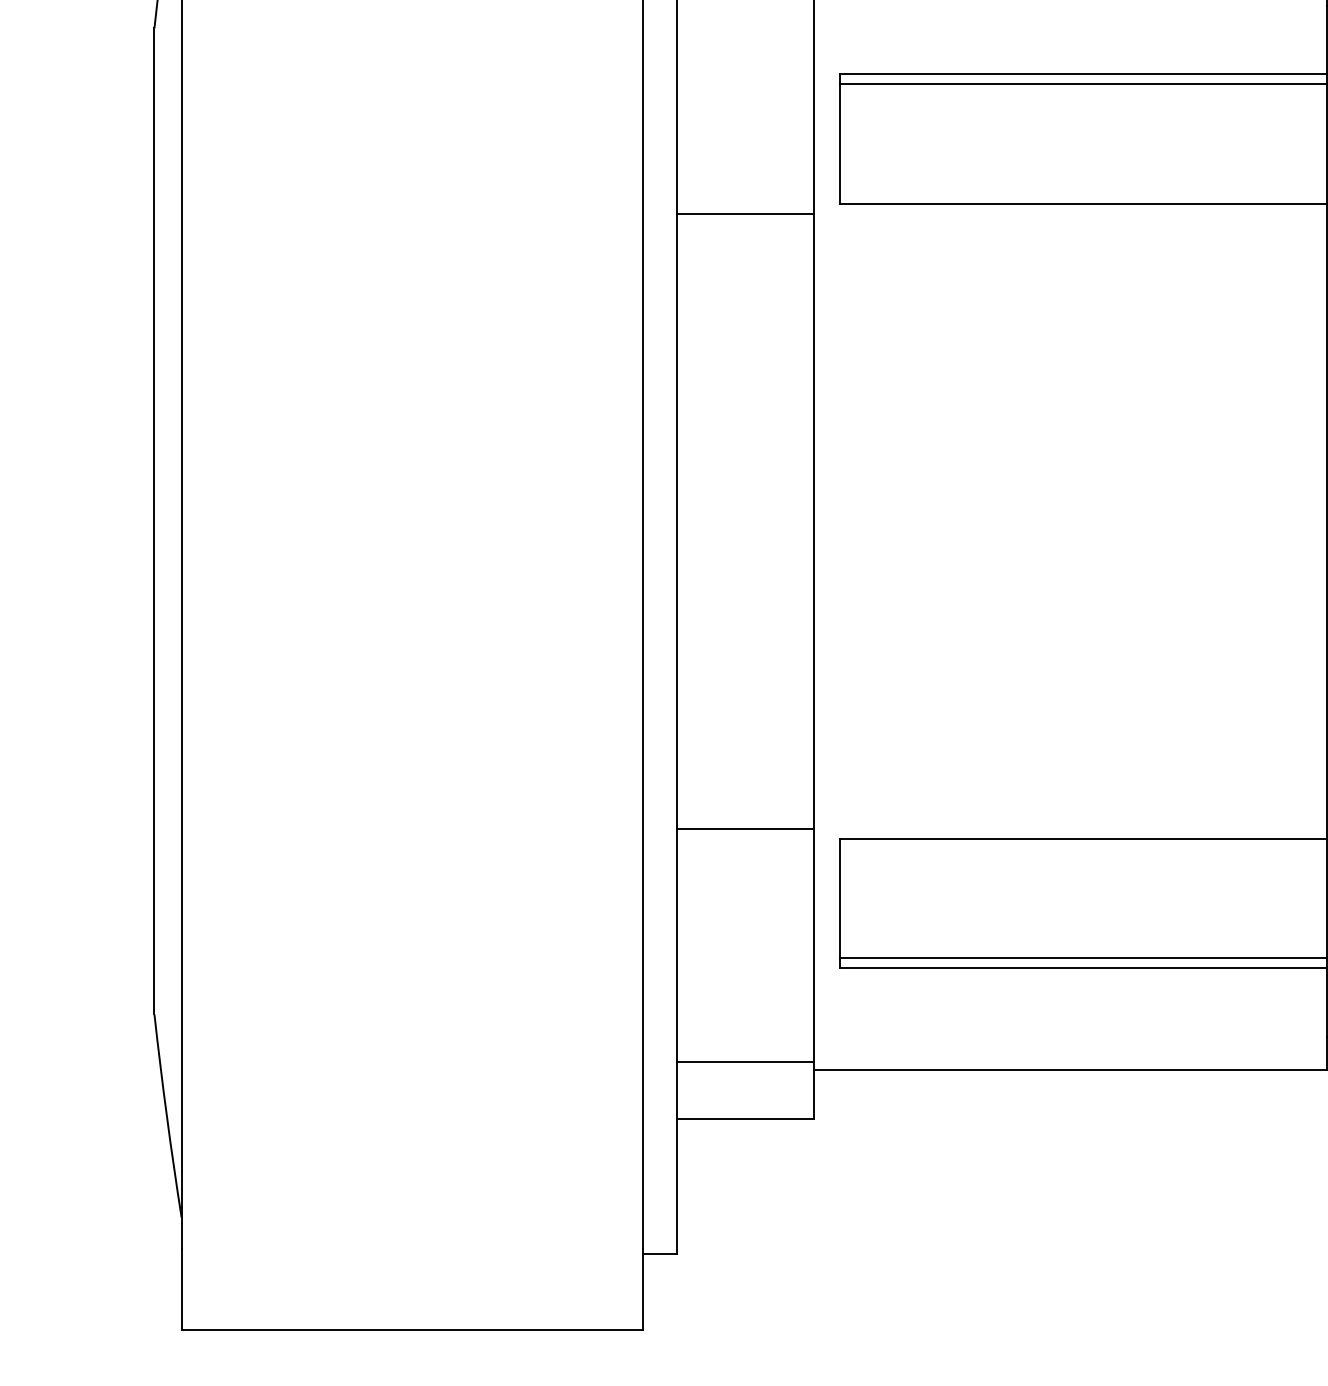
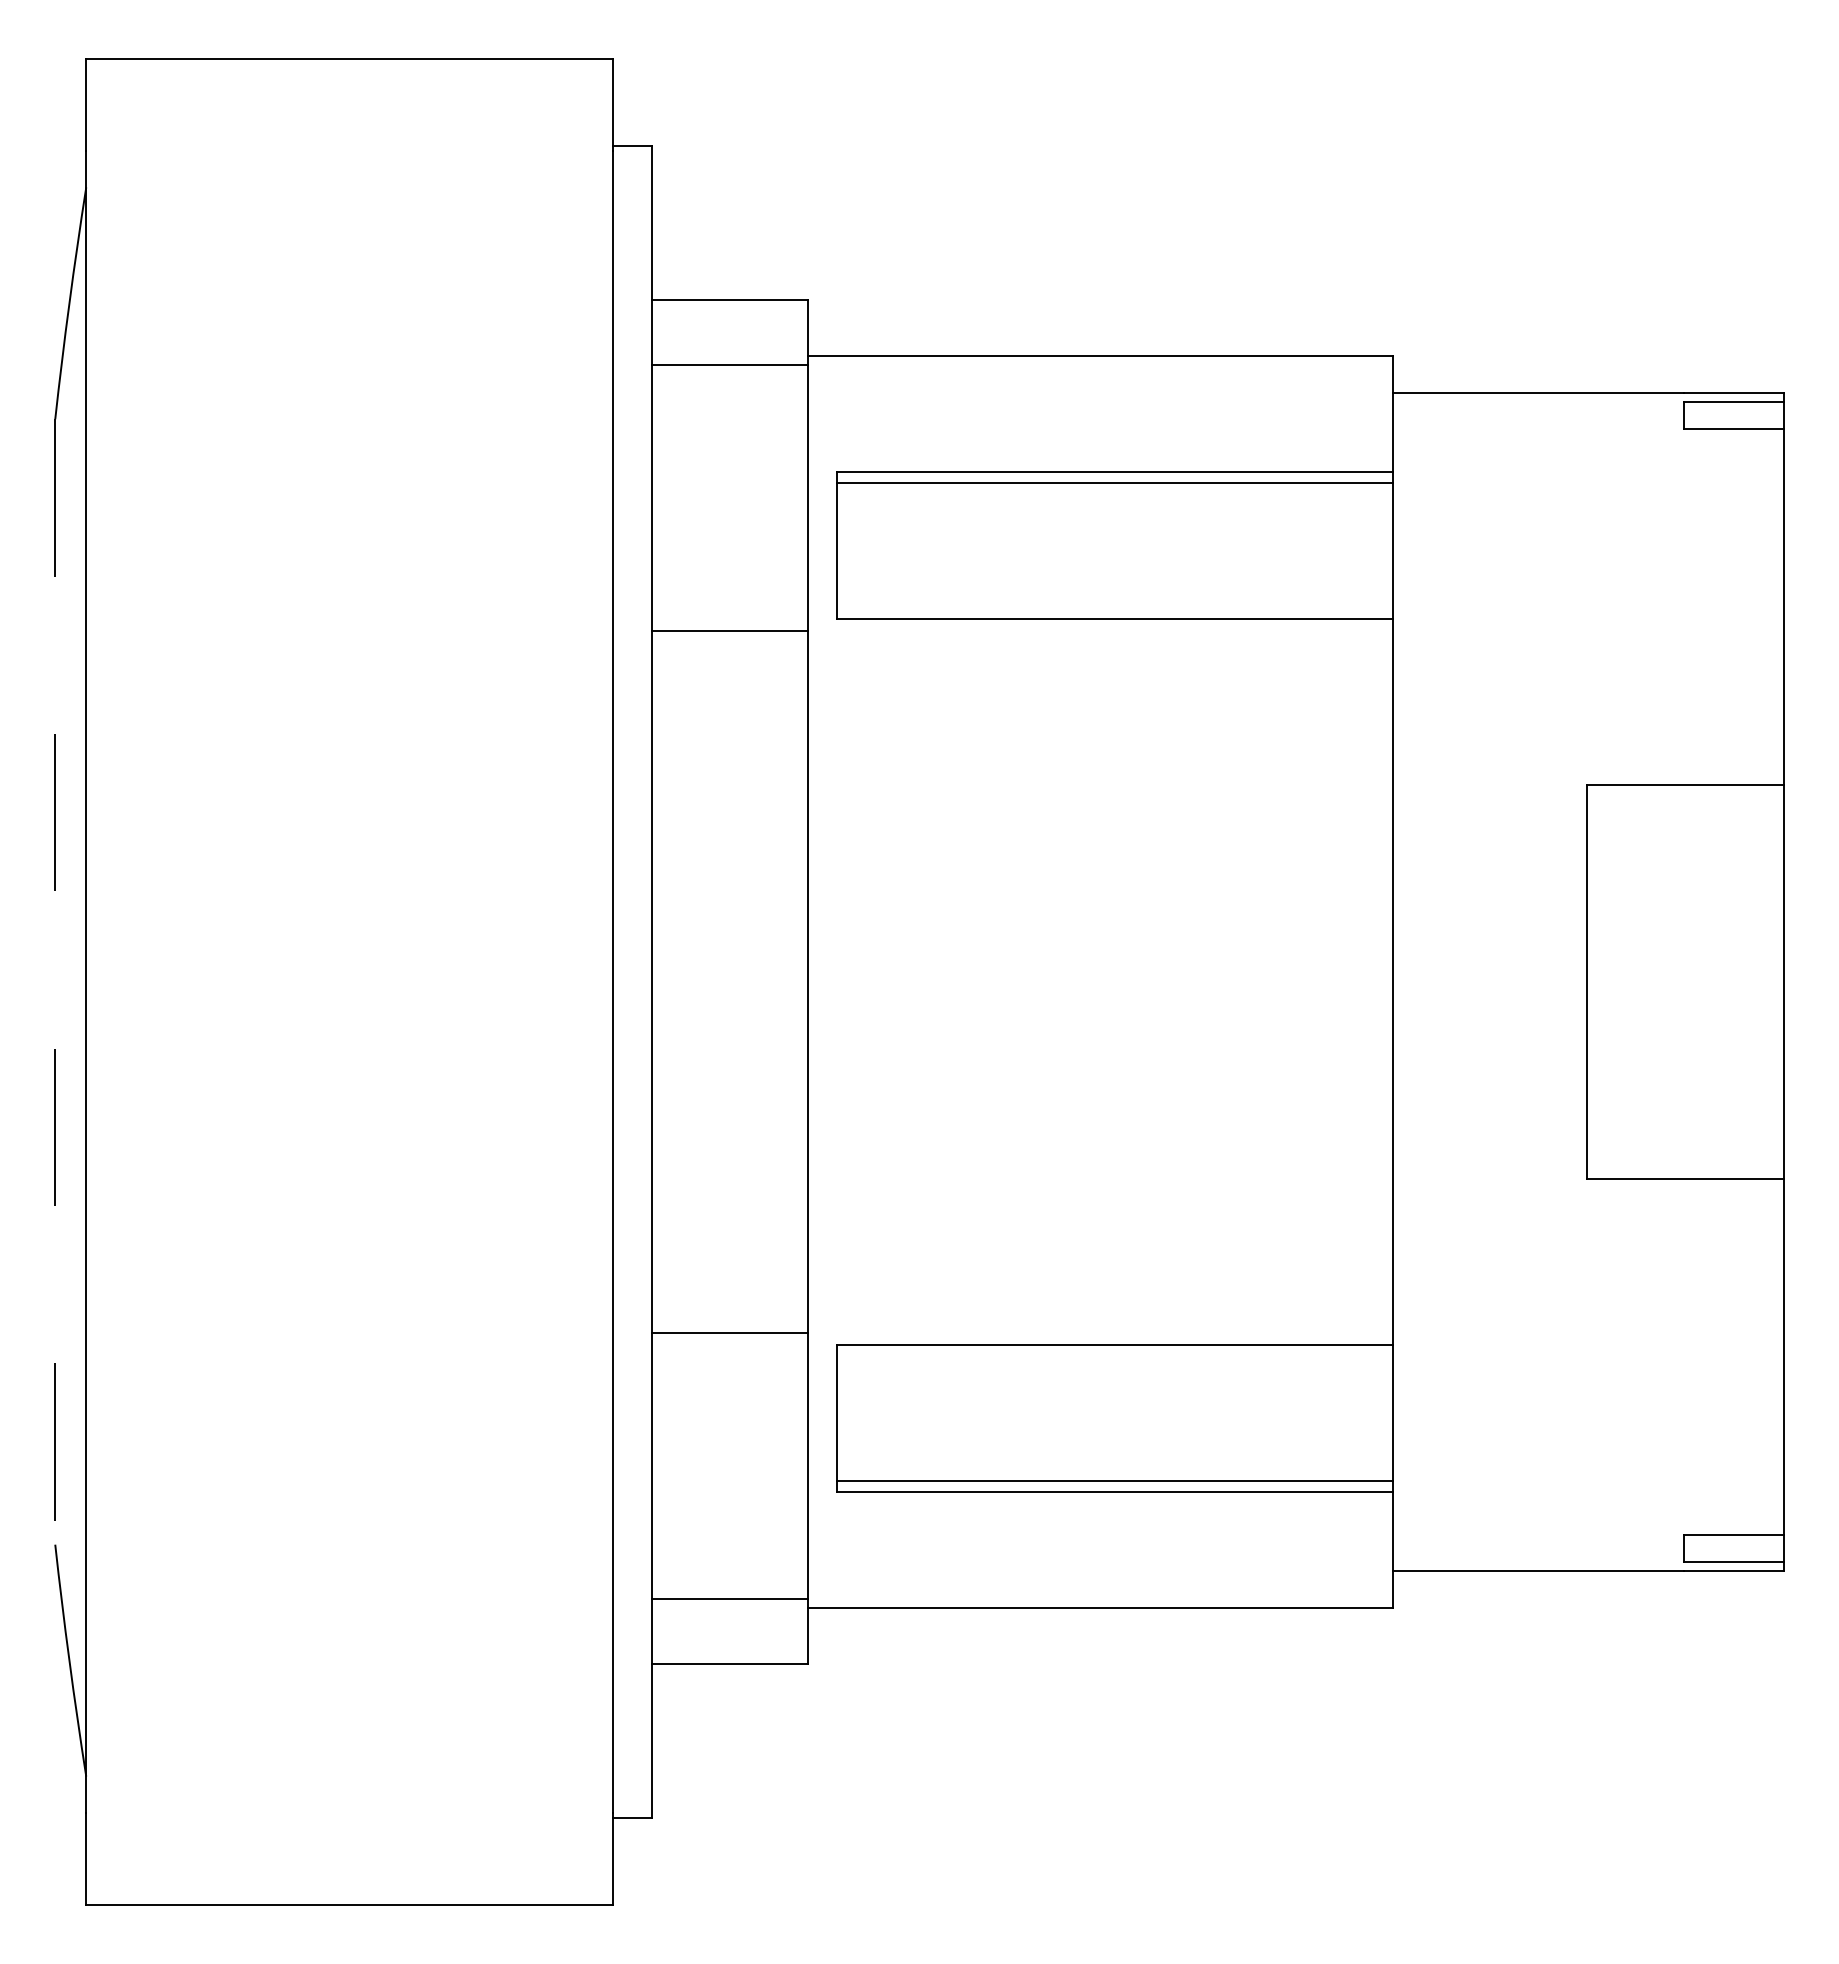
line: (154, 521) -> (55, 982), solid -> dashed

